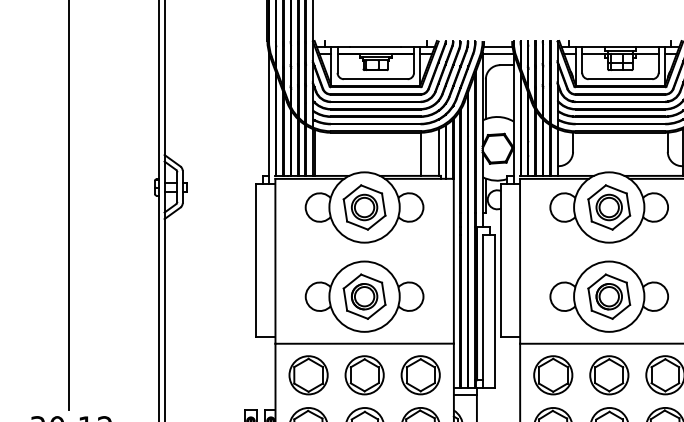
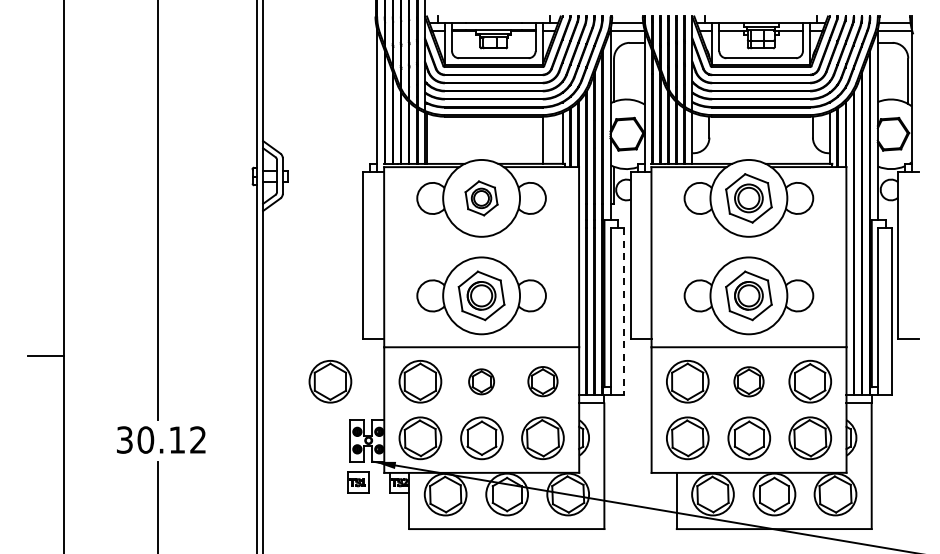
part: (364, 207) -> (481, 198), size x0.7
line: (495, 311) -> (624, 311), solid -> dashed
part: (226, 375) -> (330, 381), added
part: (364, 375) -> (481, 381), size x0.6
part: (420, 375) -> (542, 381), size x0.7
part: (608, 375) -> (748, 381), size x0.7

